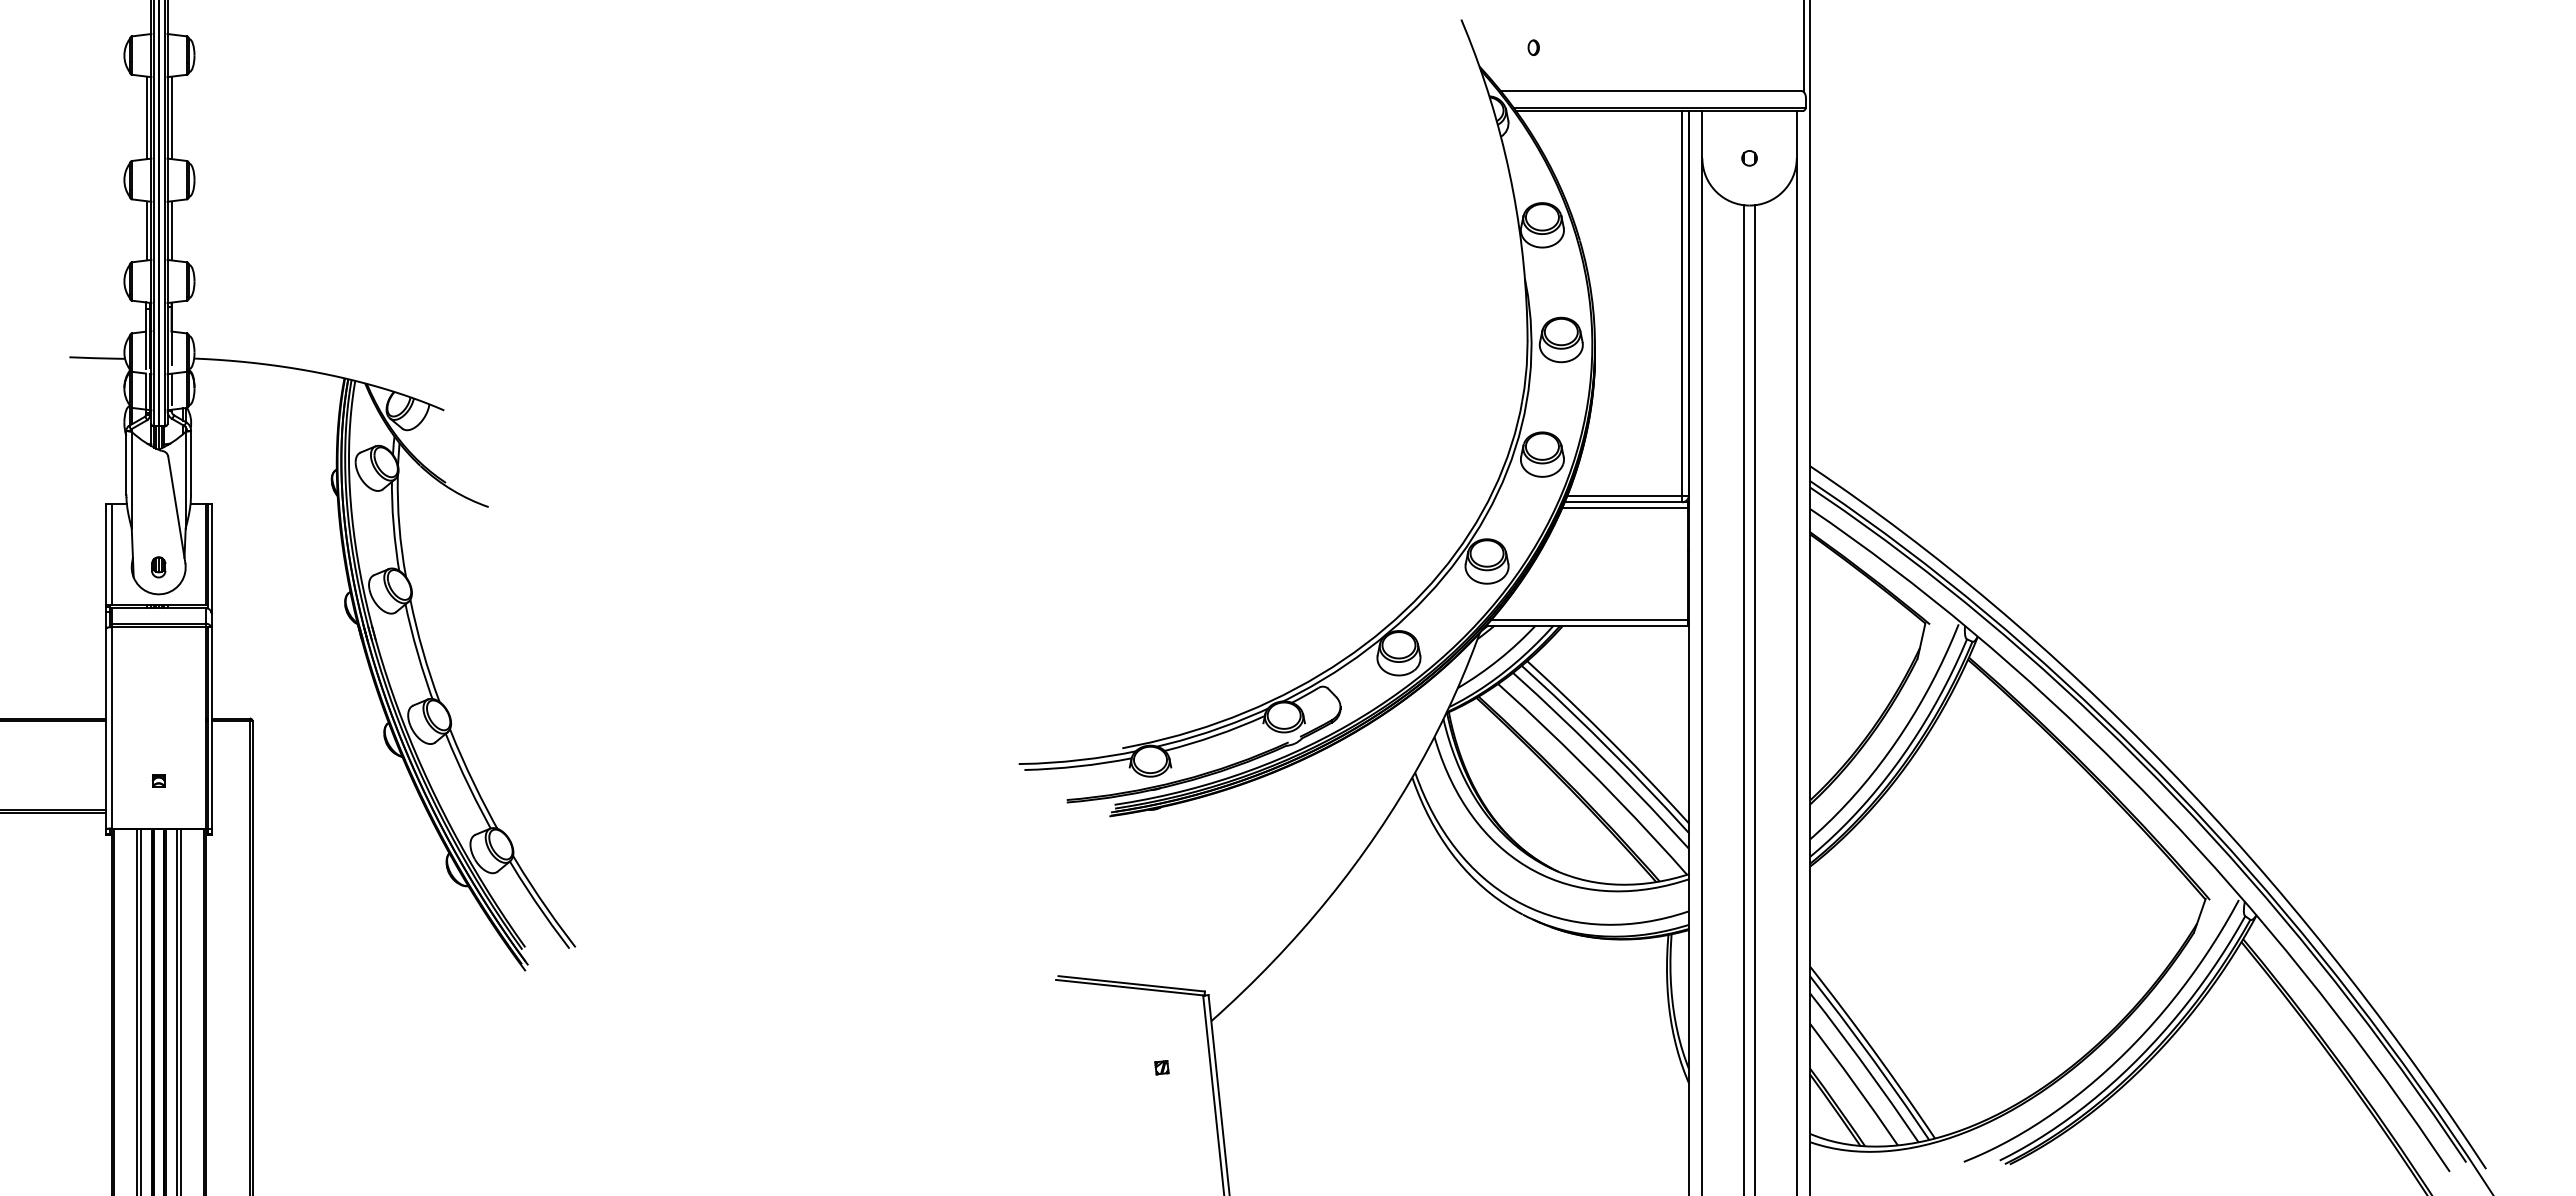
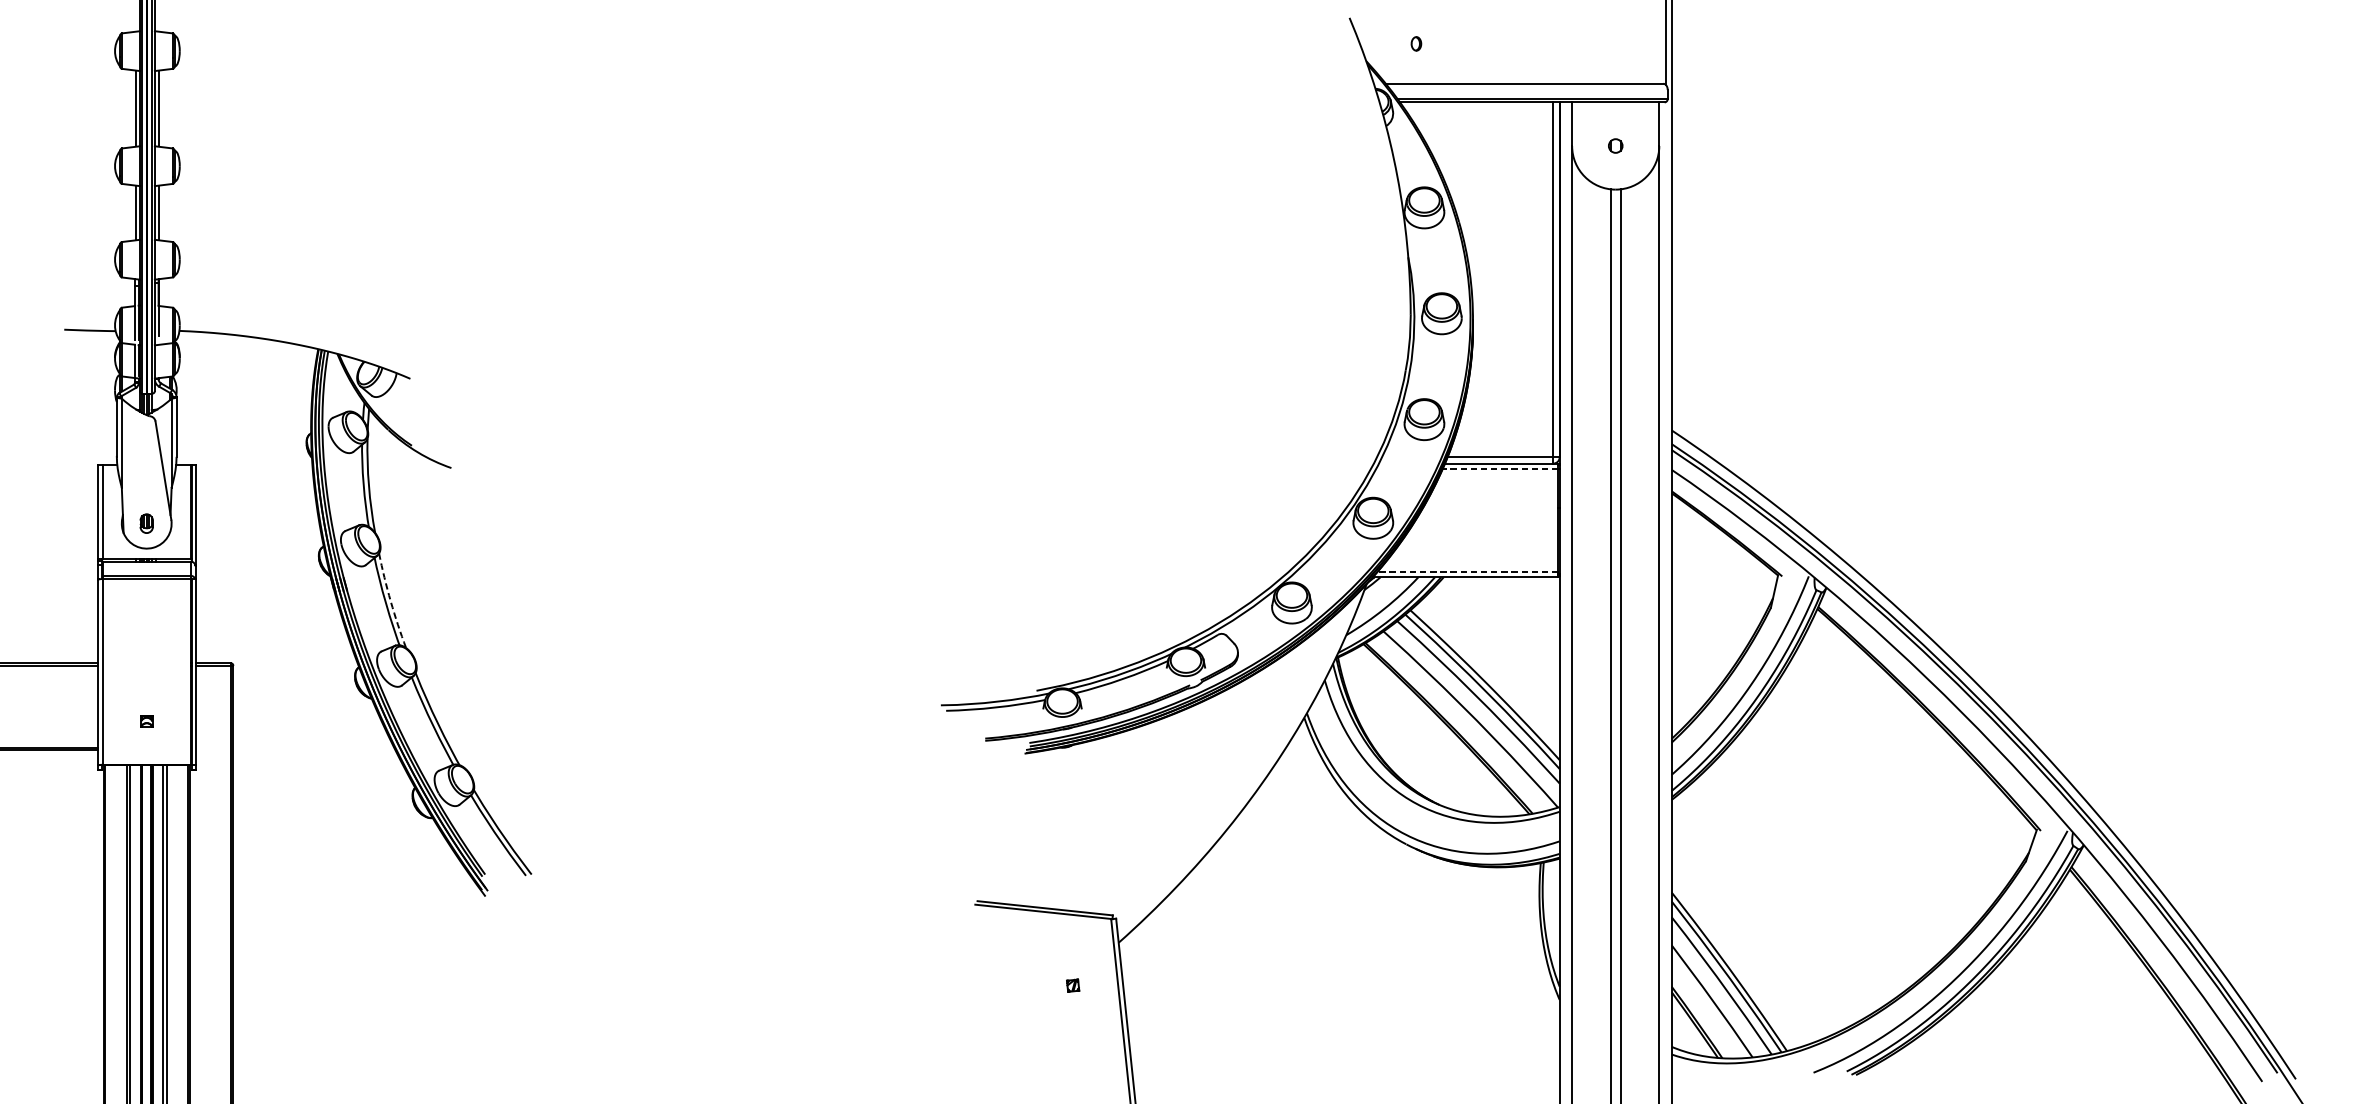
line: (171, 388) -> (158, 358), removed
line: (1624, 507) -> (1500, 468), solid -> dashed
line: (1588, 620) -> (1466, 572), solid -> dashed
arc: (422, 651) -> (390, 601), solid -> dashed

